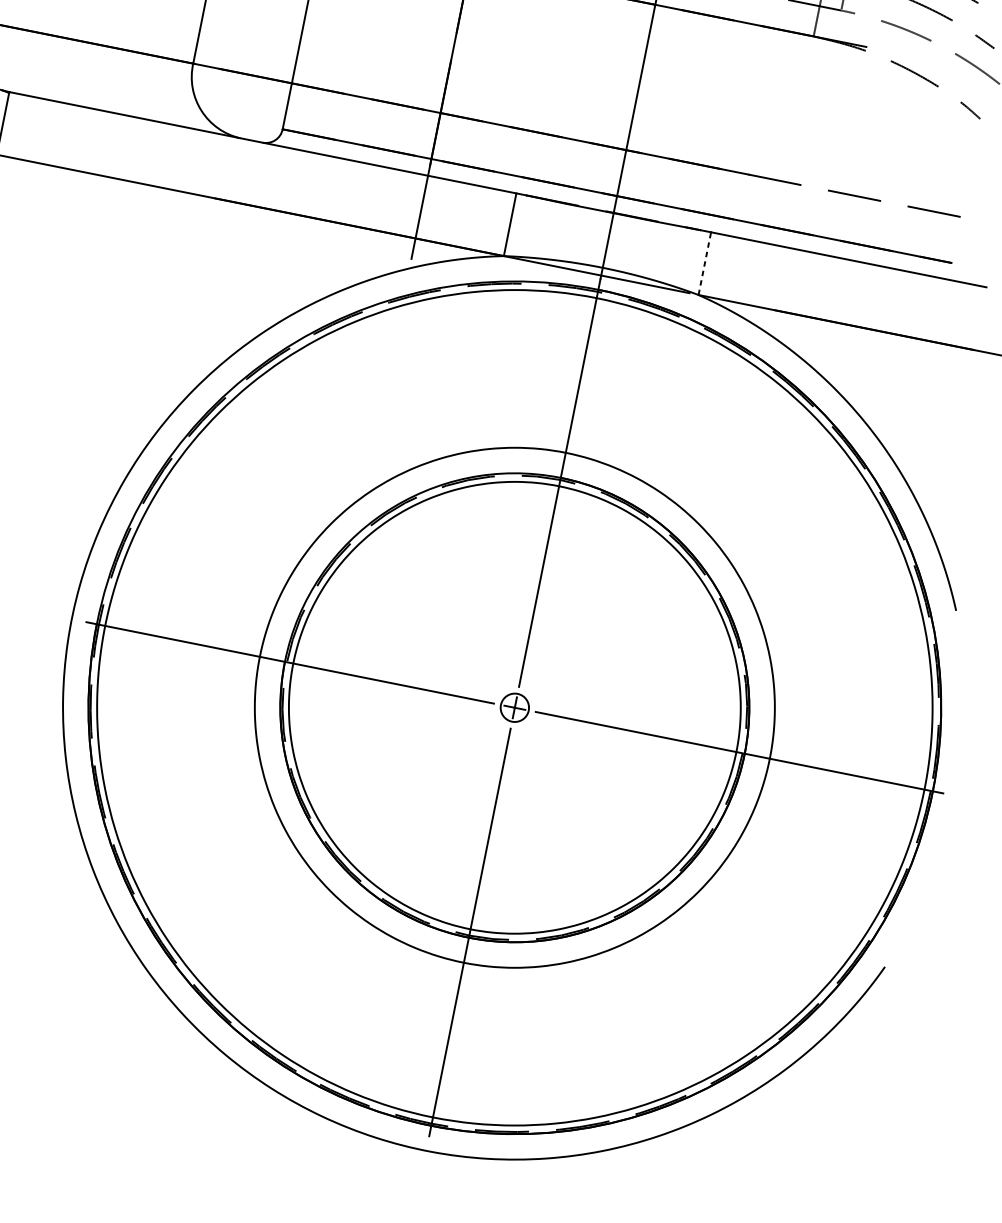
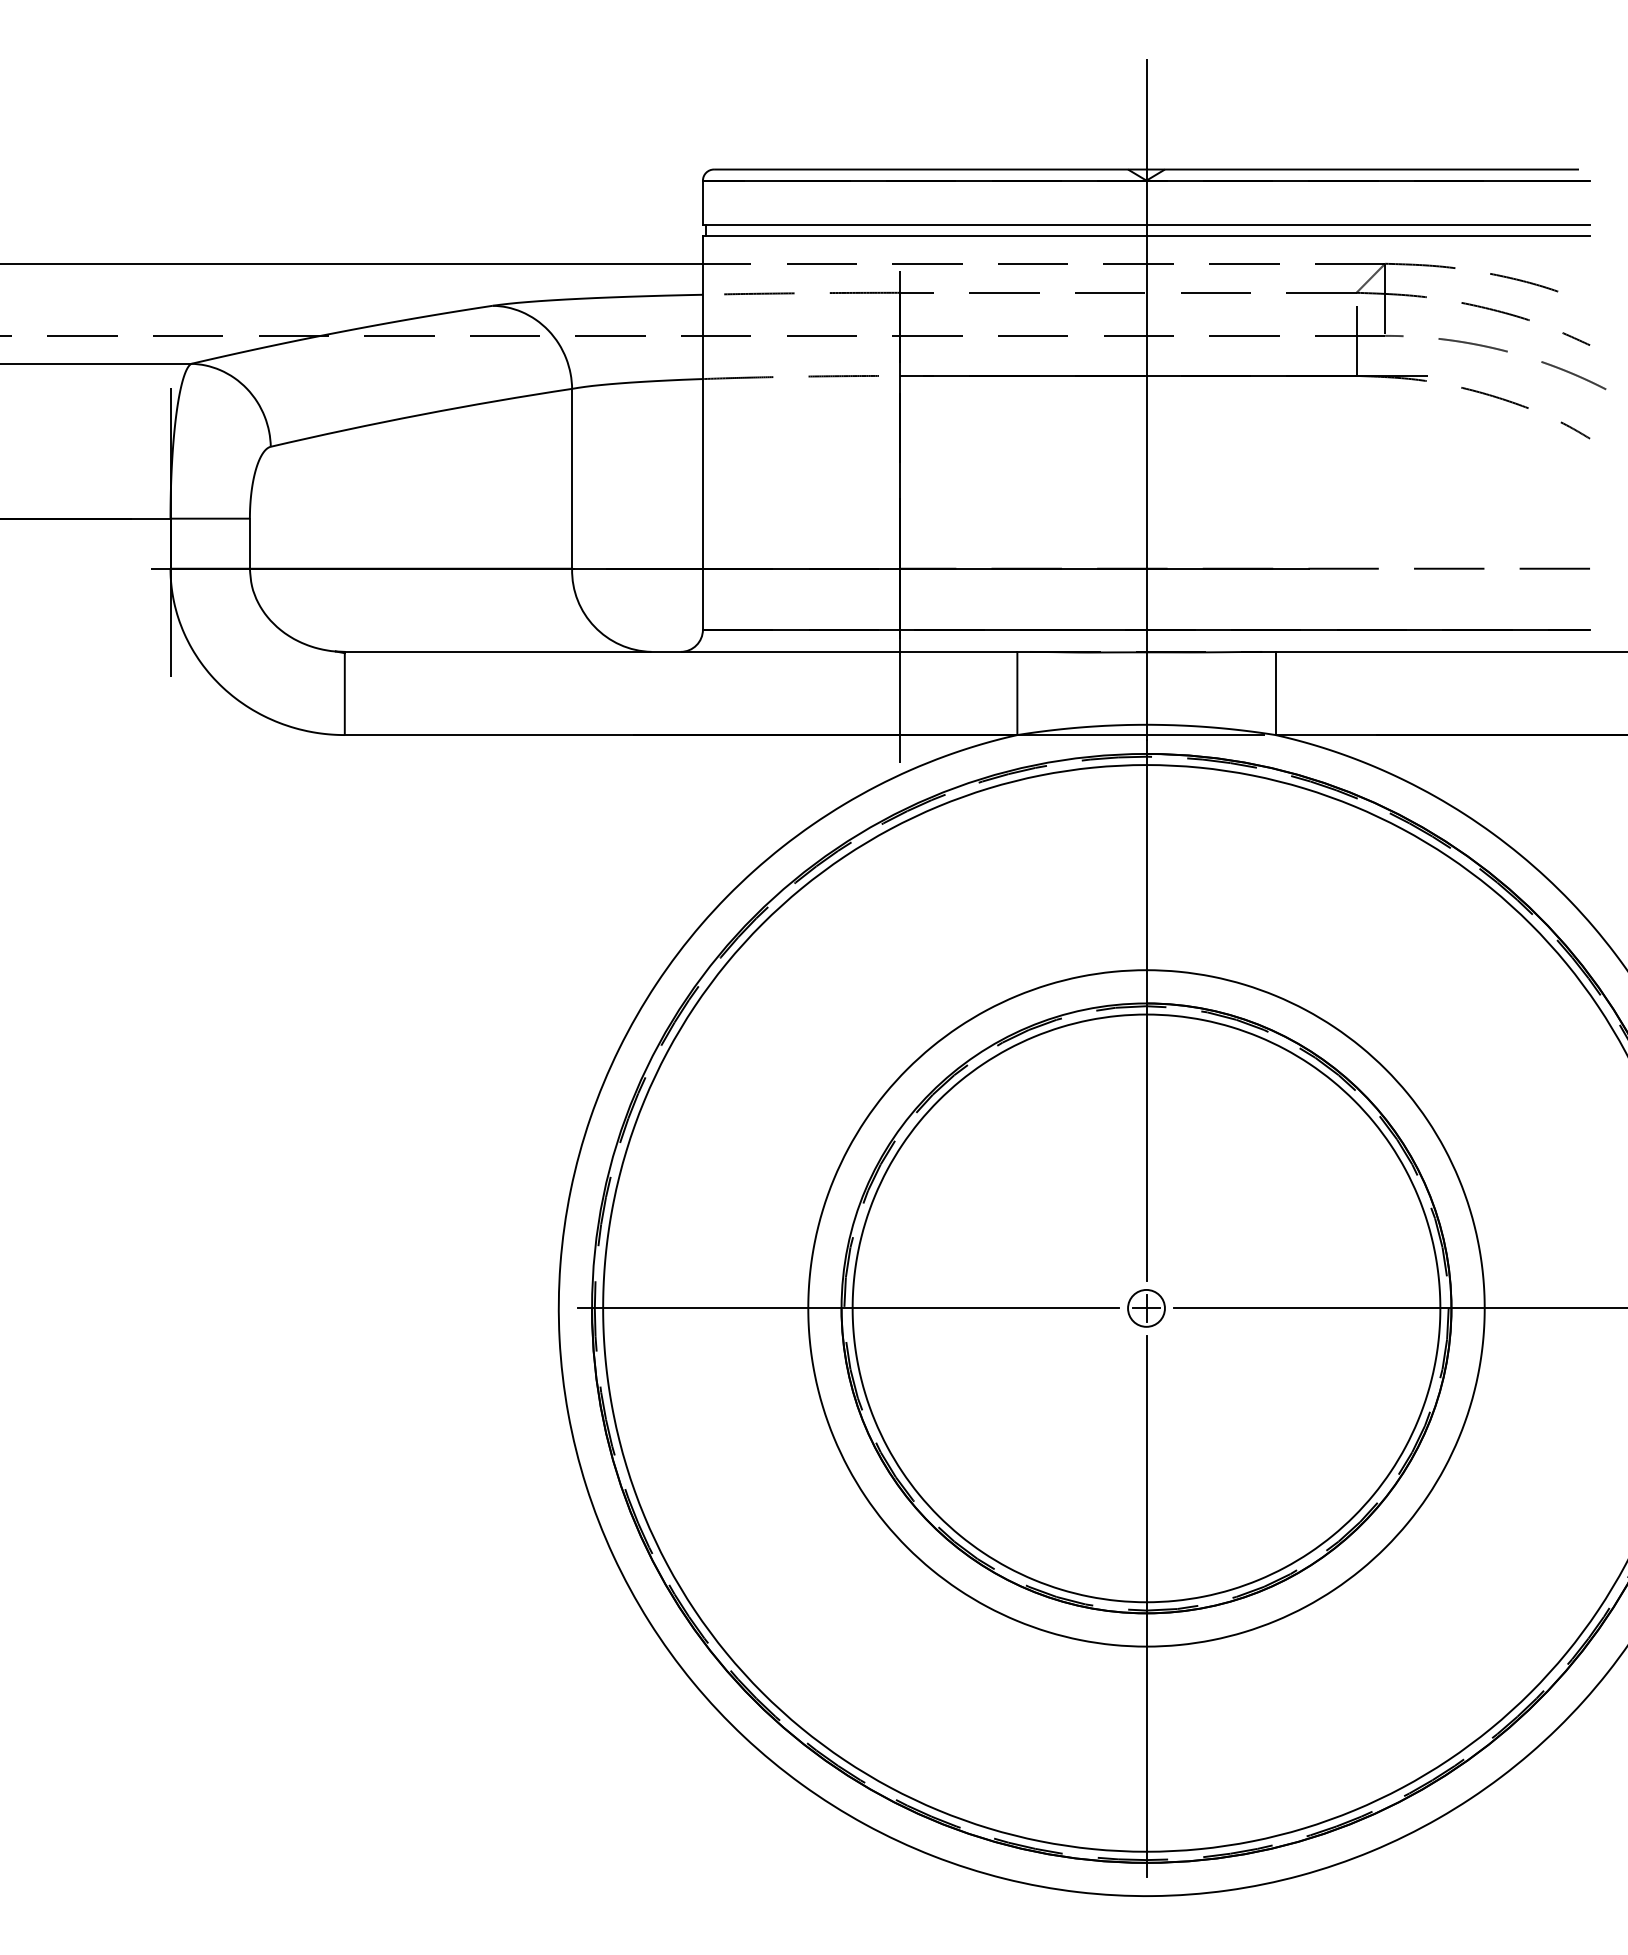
line: (704, 263) -> (1275, 693), dashed -> solid

